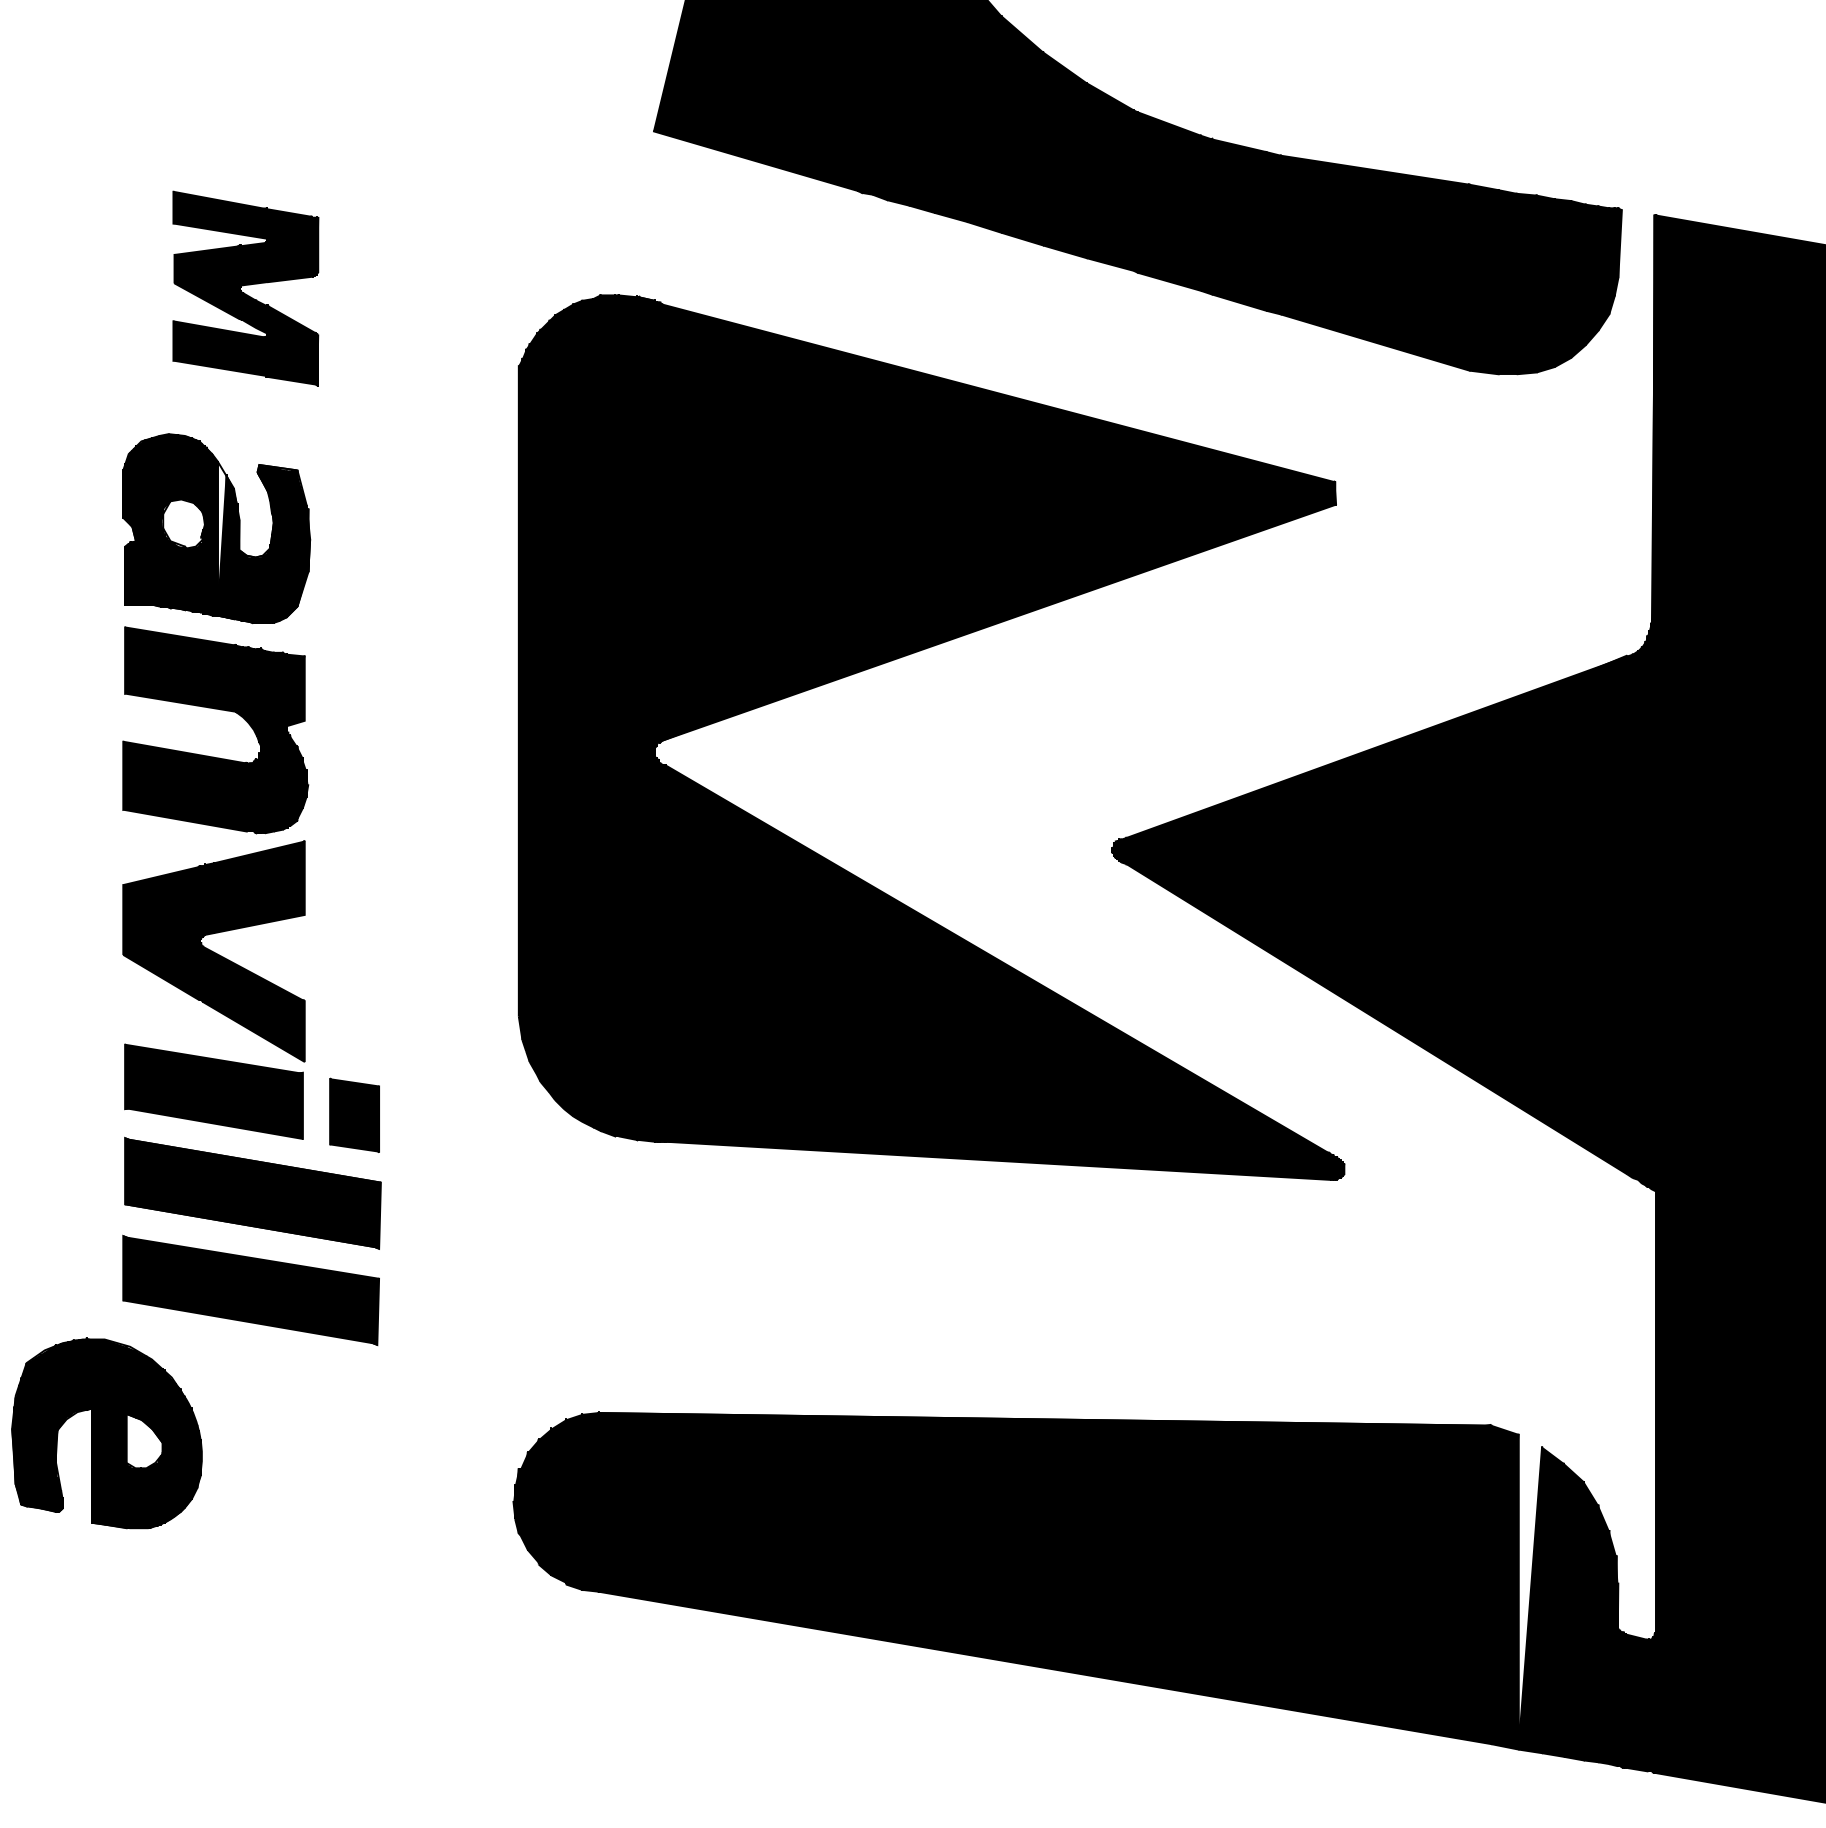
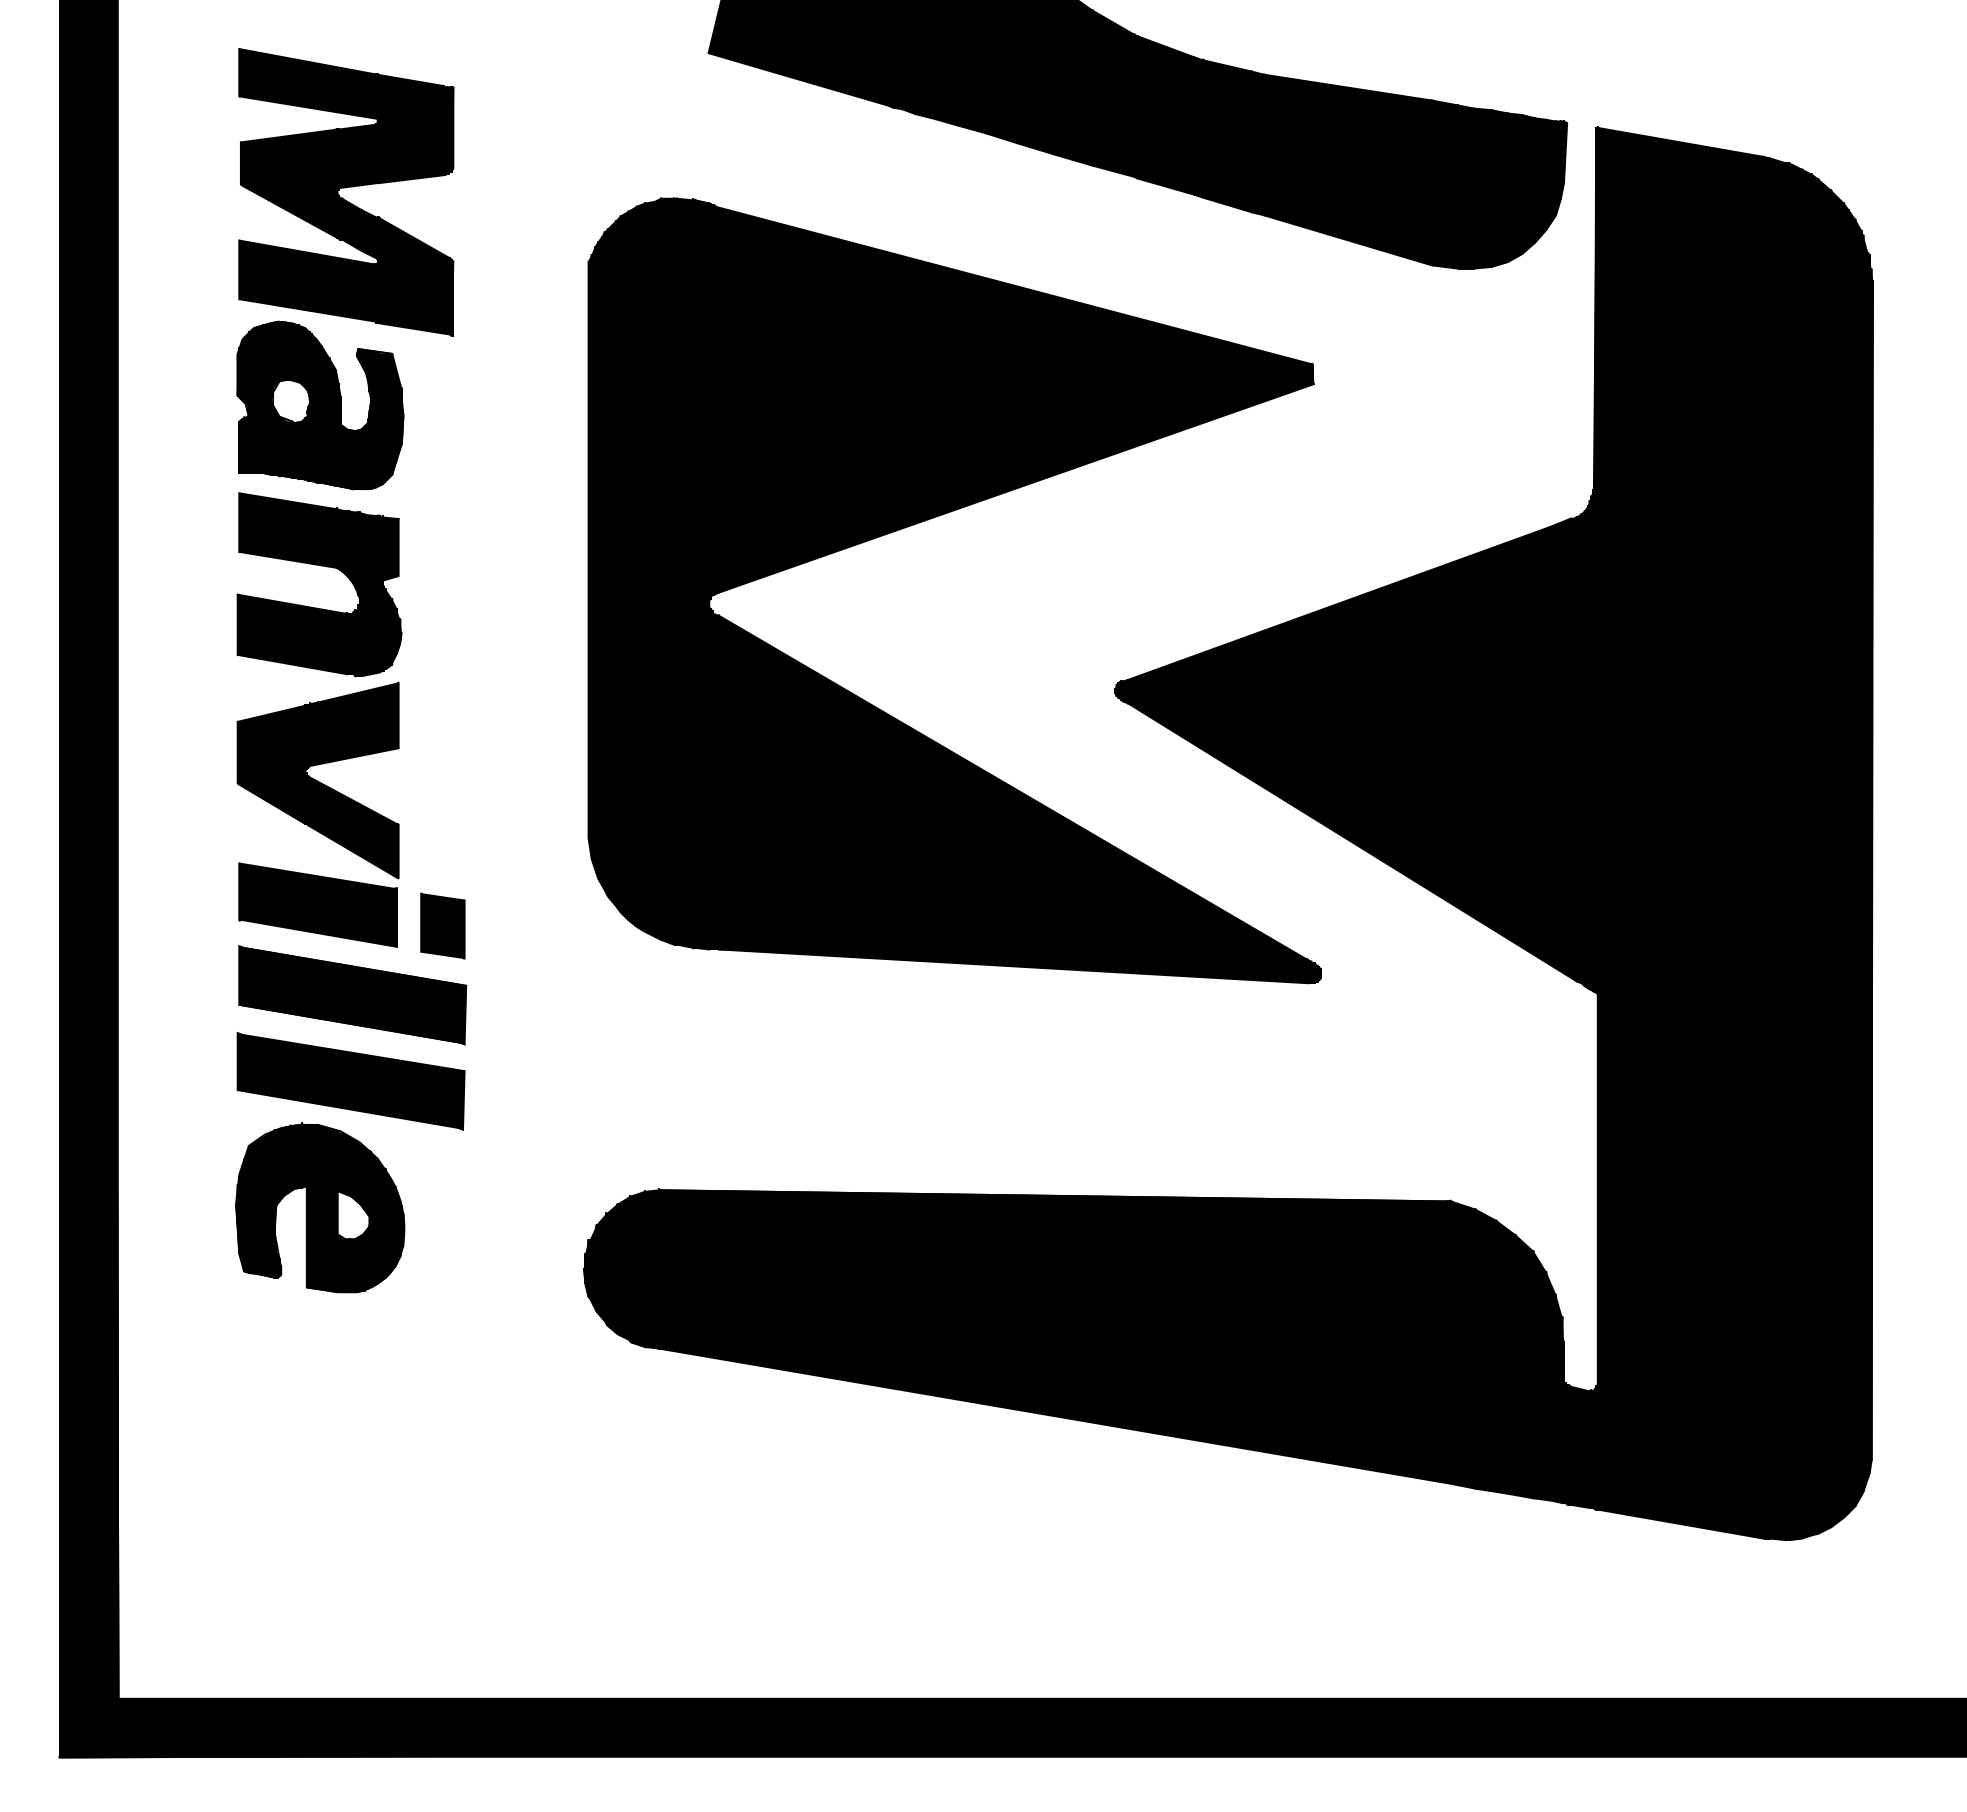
part: (245, 288) -> (346, 192), size x1.67
fill: (222, 537) -> (325, 413), added
part: (107, 1432) -> (320, 1207), moved
fill: (1529, 1591) -> (1485, 1348), added

